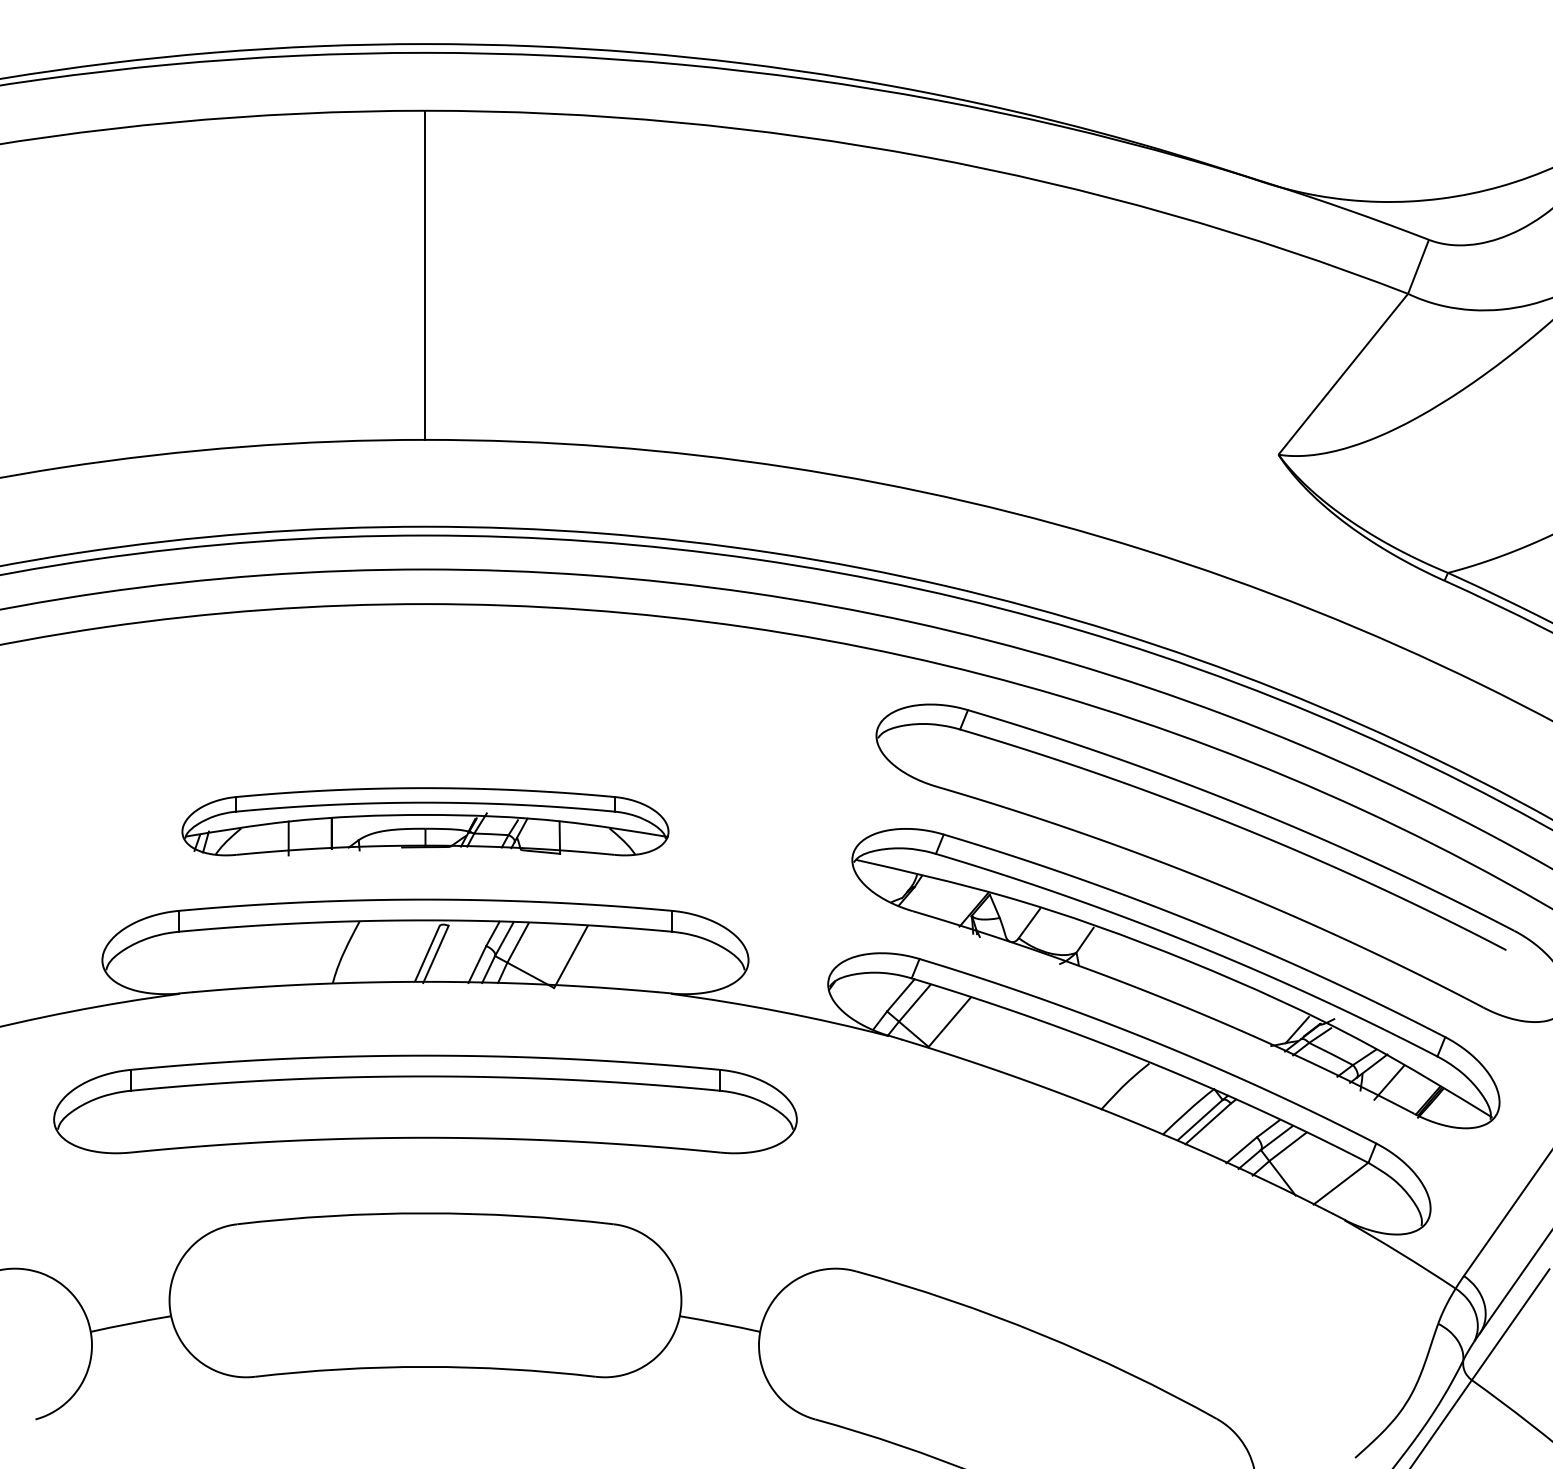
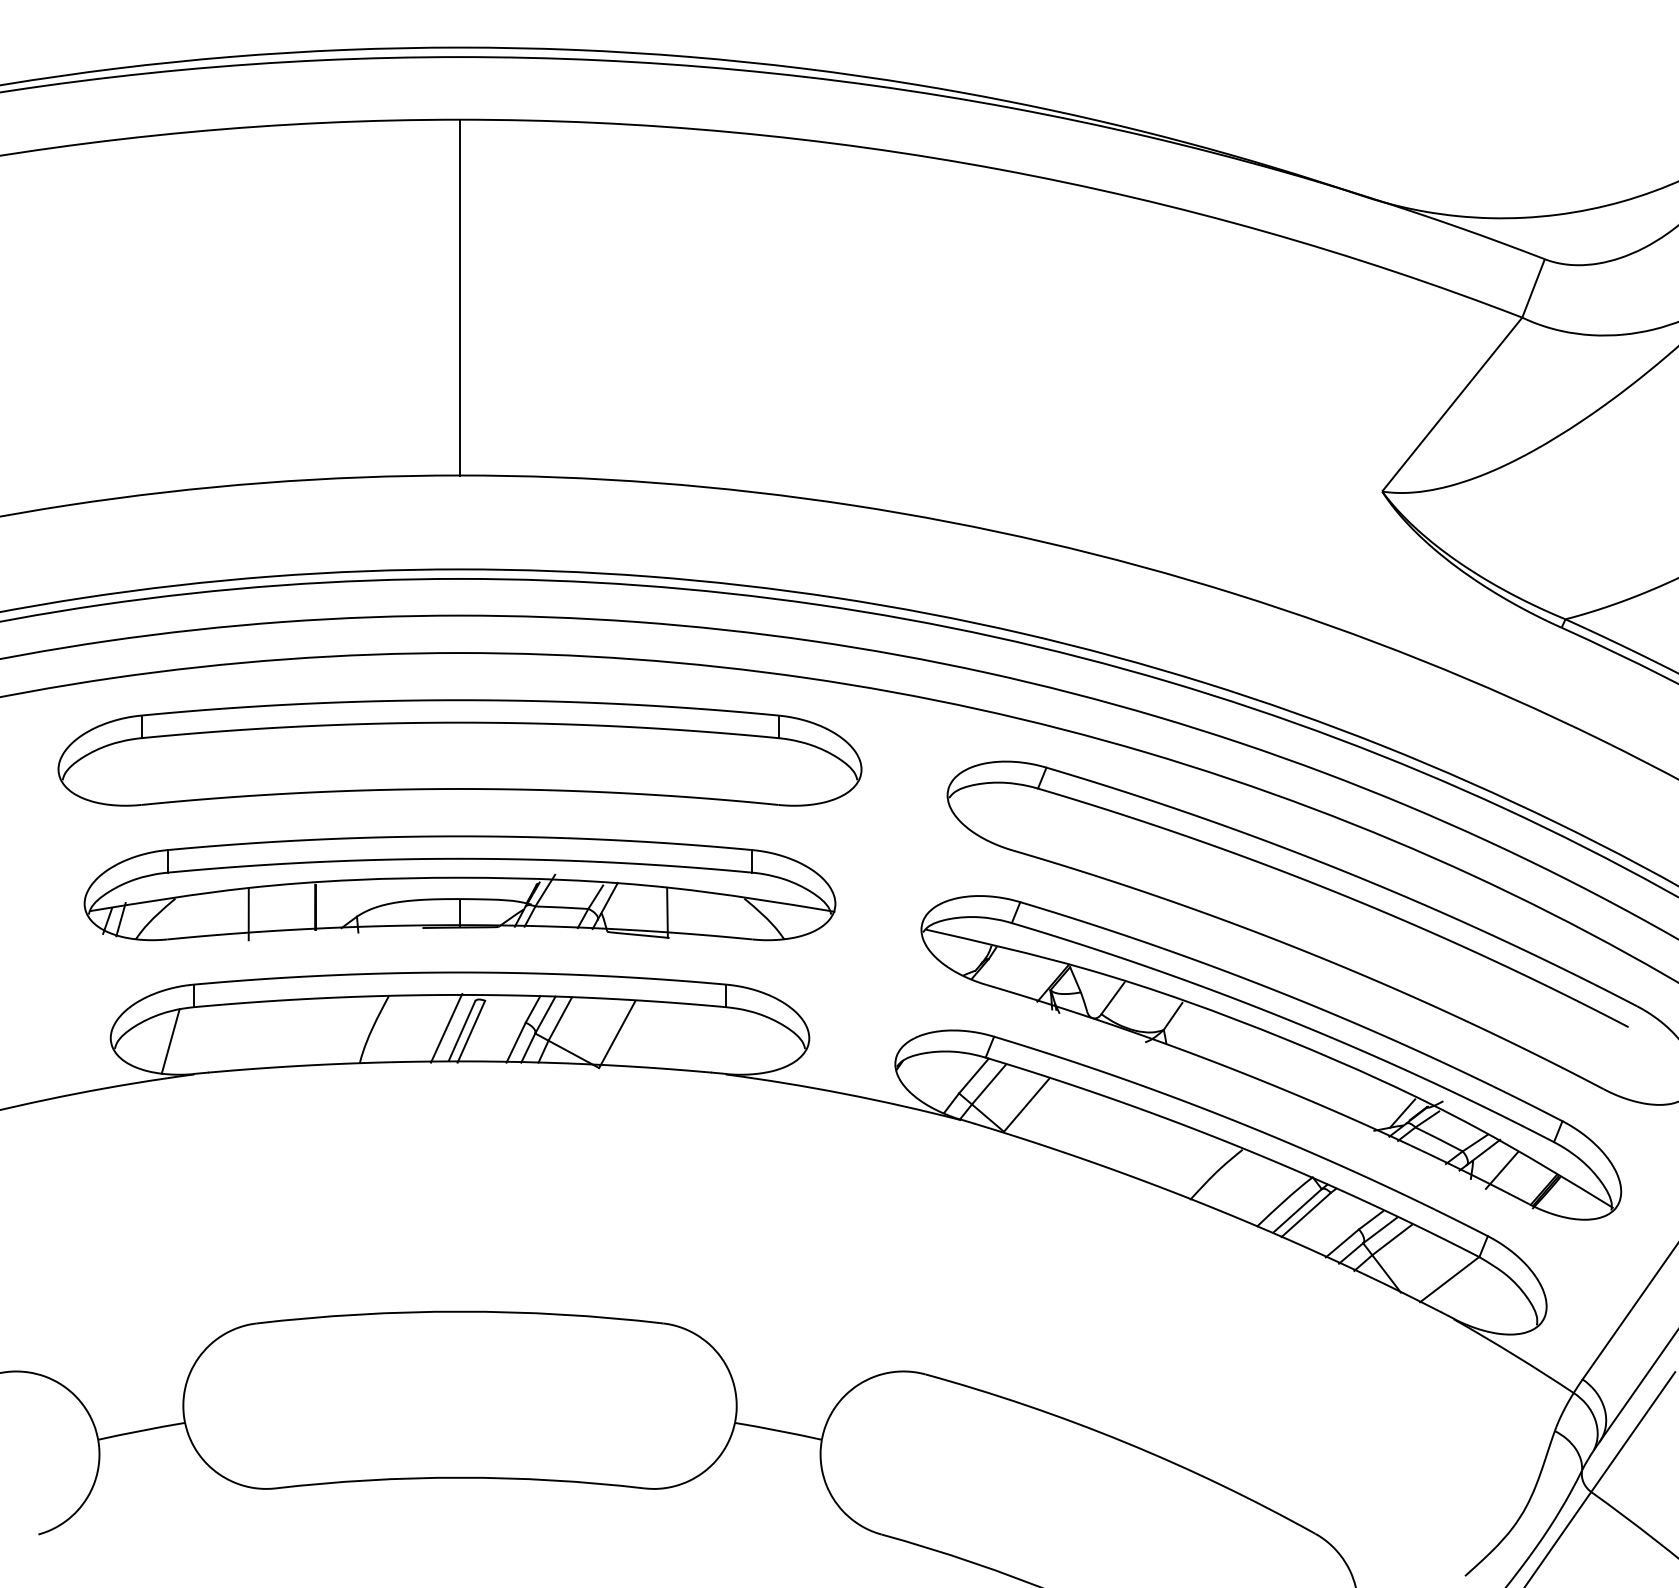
part: (425, 821) -> (459, 888), size x1.43
line: (412, 951) -> (446, 1028), added
line: (157, 963) -> (170, 1041), added
part: (425, 1104) -> (459, 752), moved

